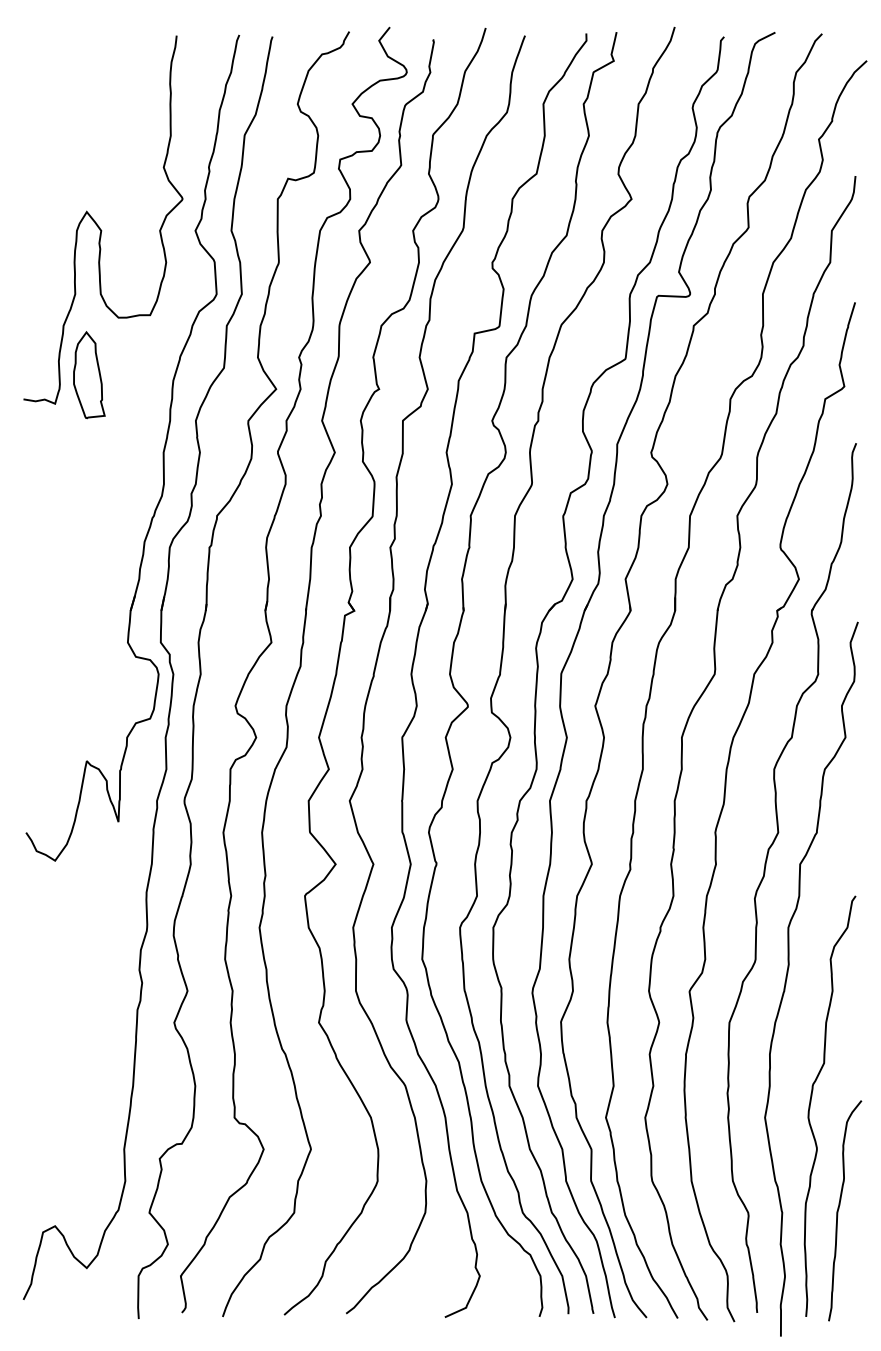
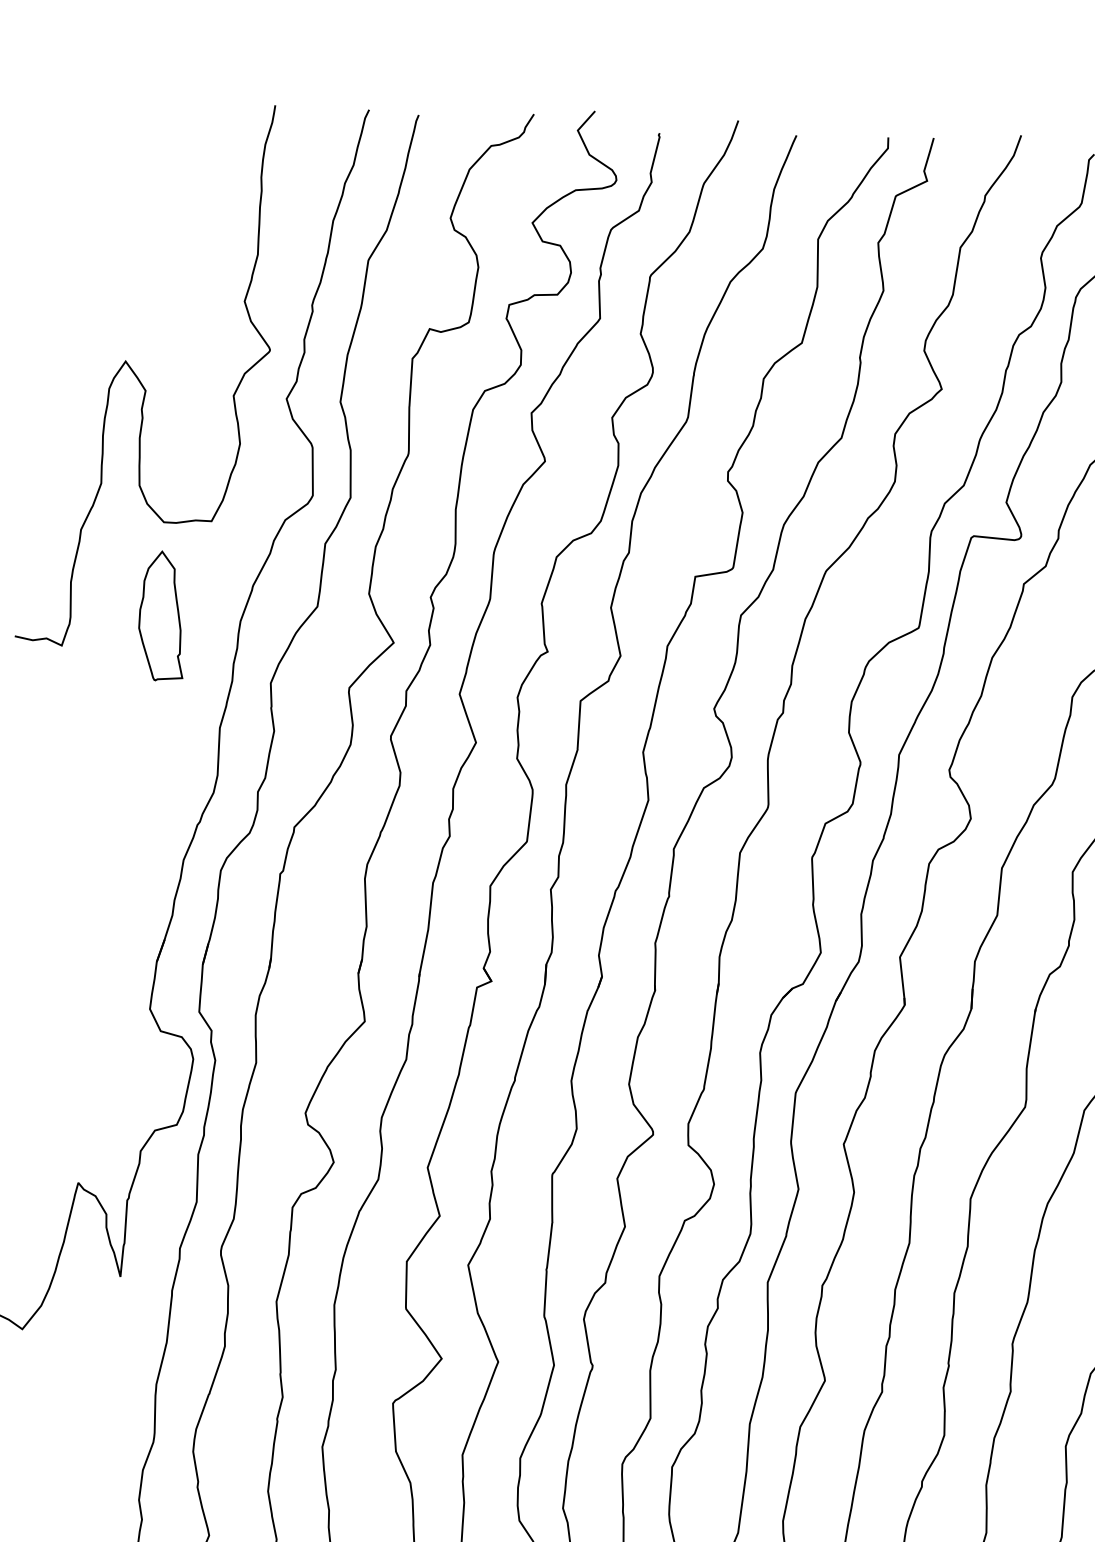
part: (89, 375) -> (163, 616), moved

